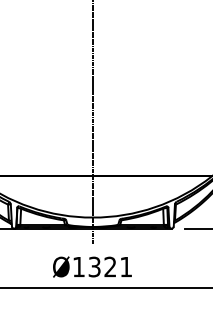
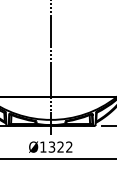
text: (126, 265) -> (69, 146), Ø1321 -> Ø1322

